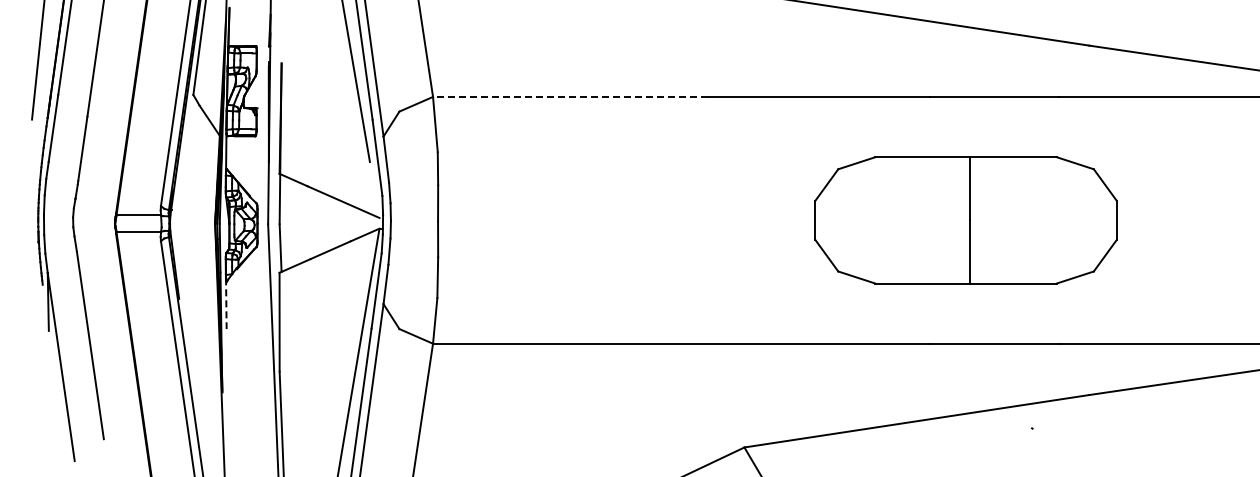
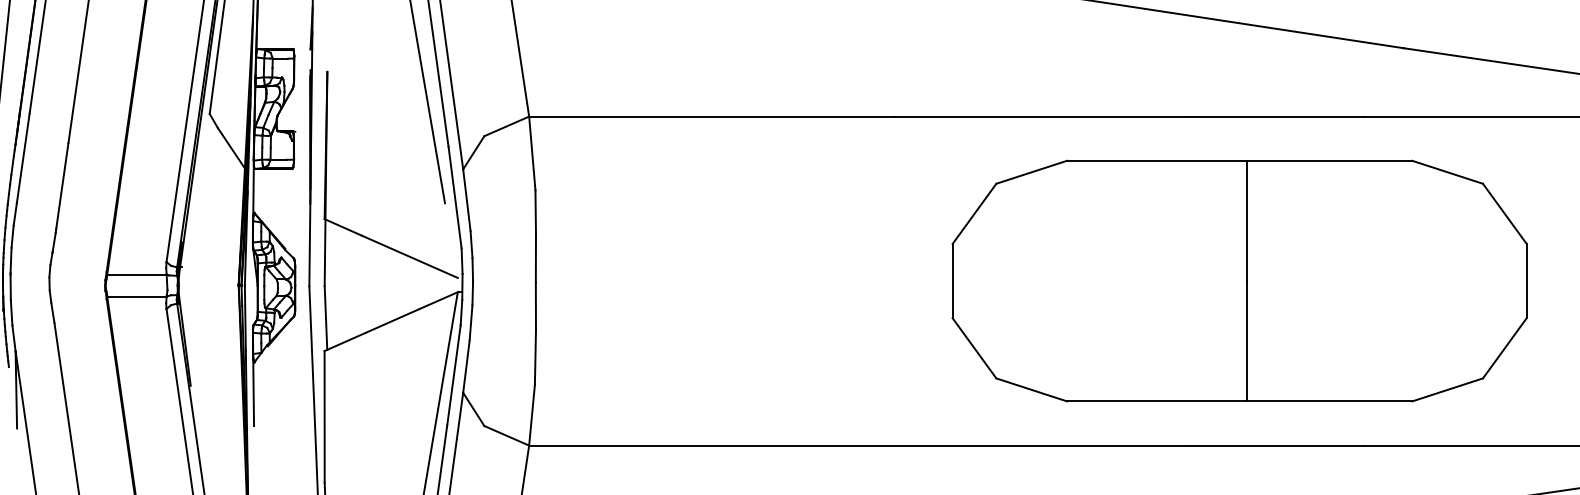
line: (569, 96) -> (711, 116), dashed -> solid
part: (965, 220) -> (1238, 281), size x1.43
line: (226, 304) -> (253, 393), dashed -> solid

